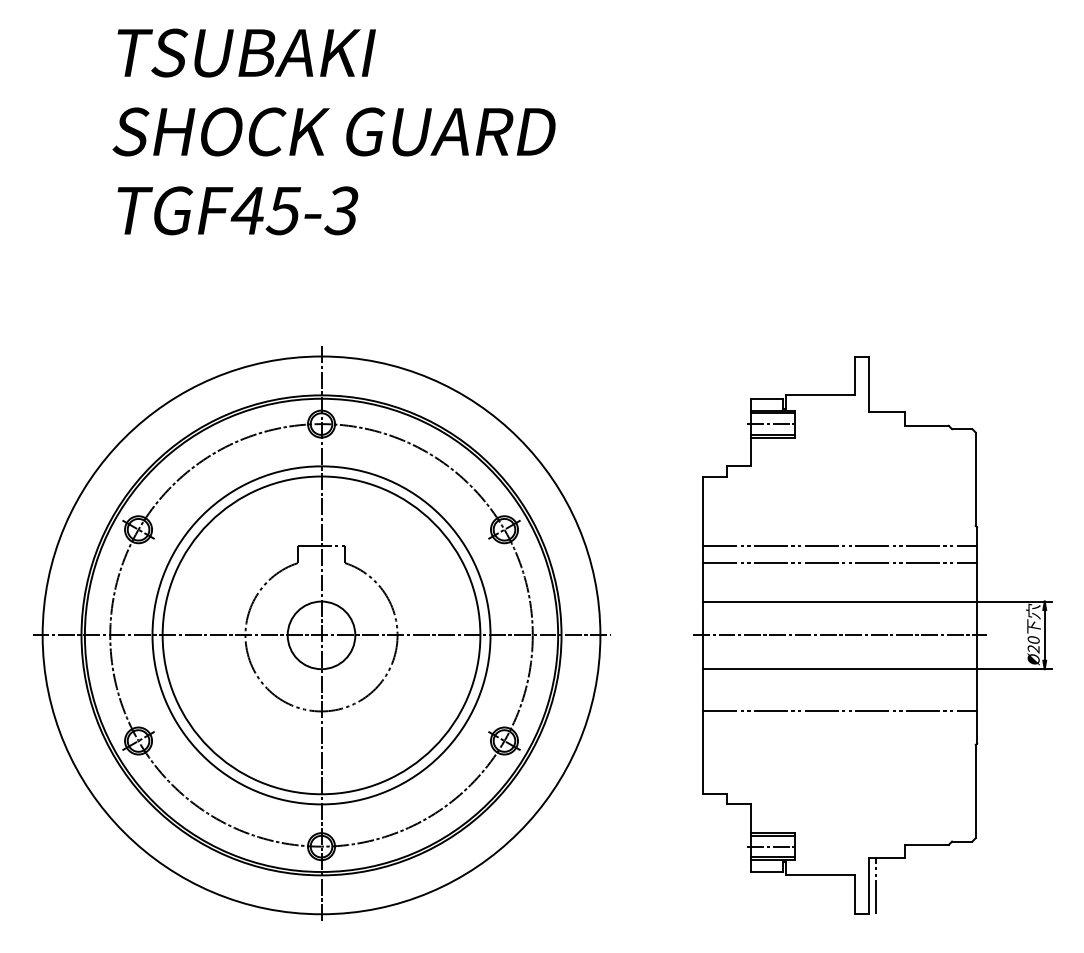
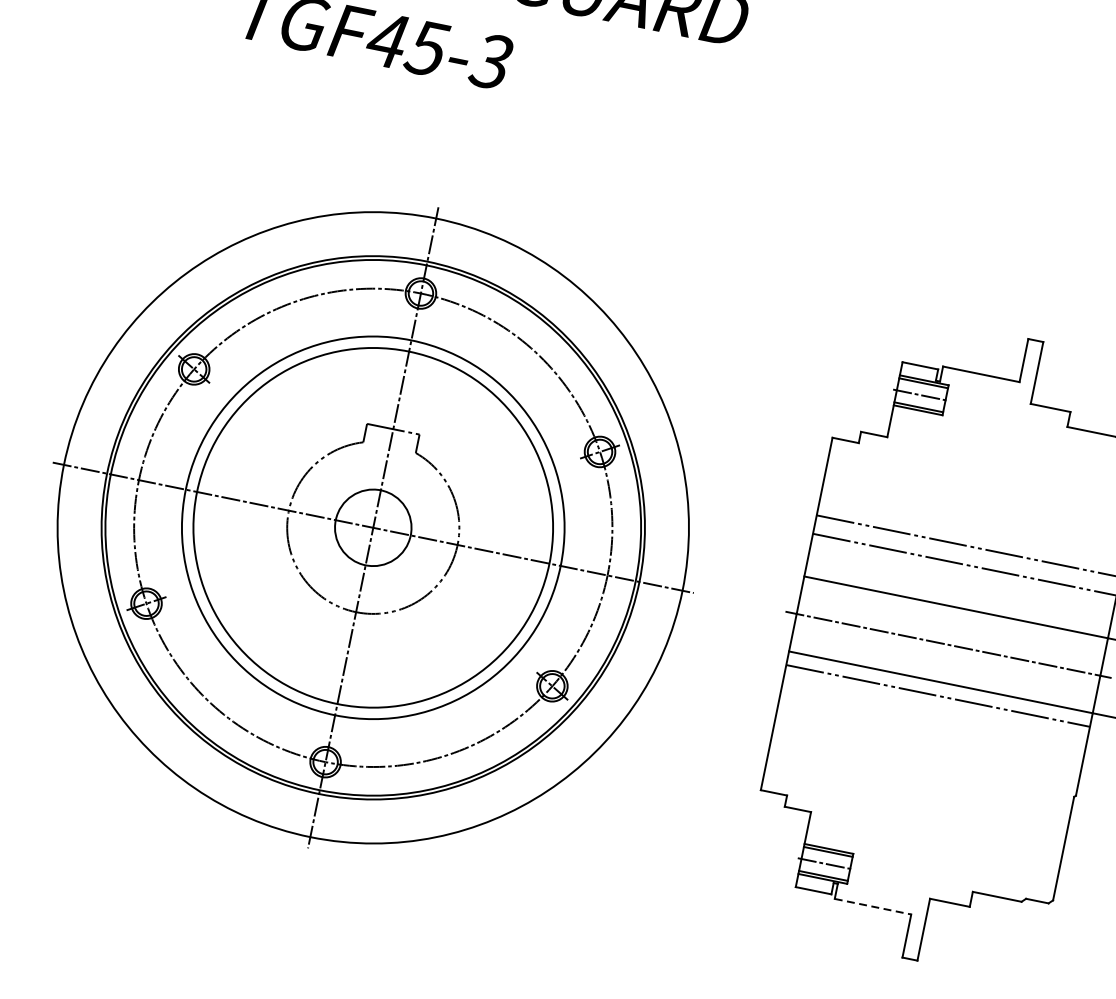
line: (840, 711) -> (938, 696), moved
line: (821, 875) -> (873, 906), solid -> dashed
line: (876, 886) -> (932, 931), removed

